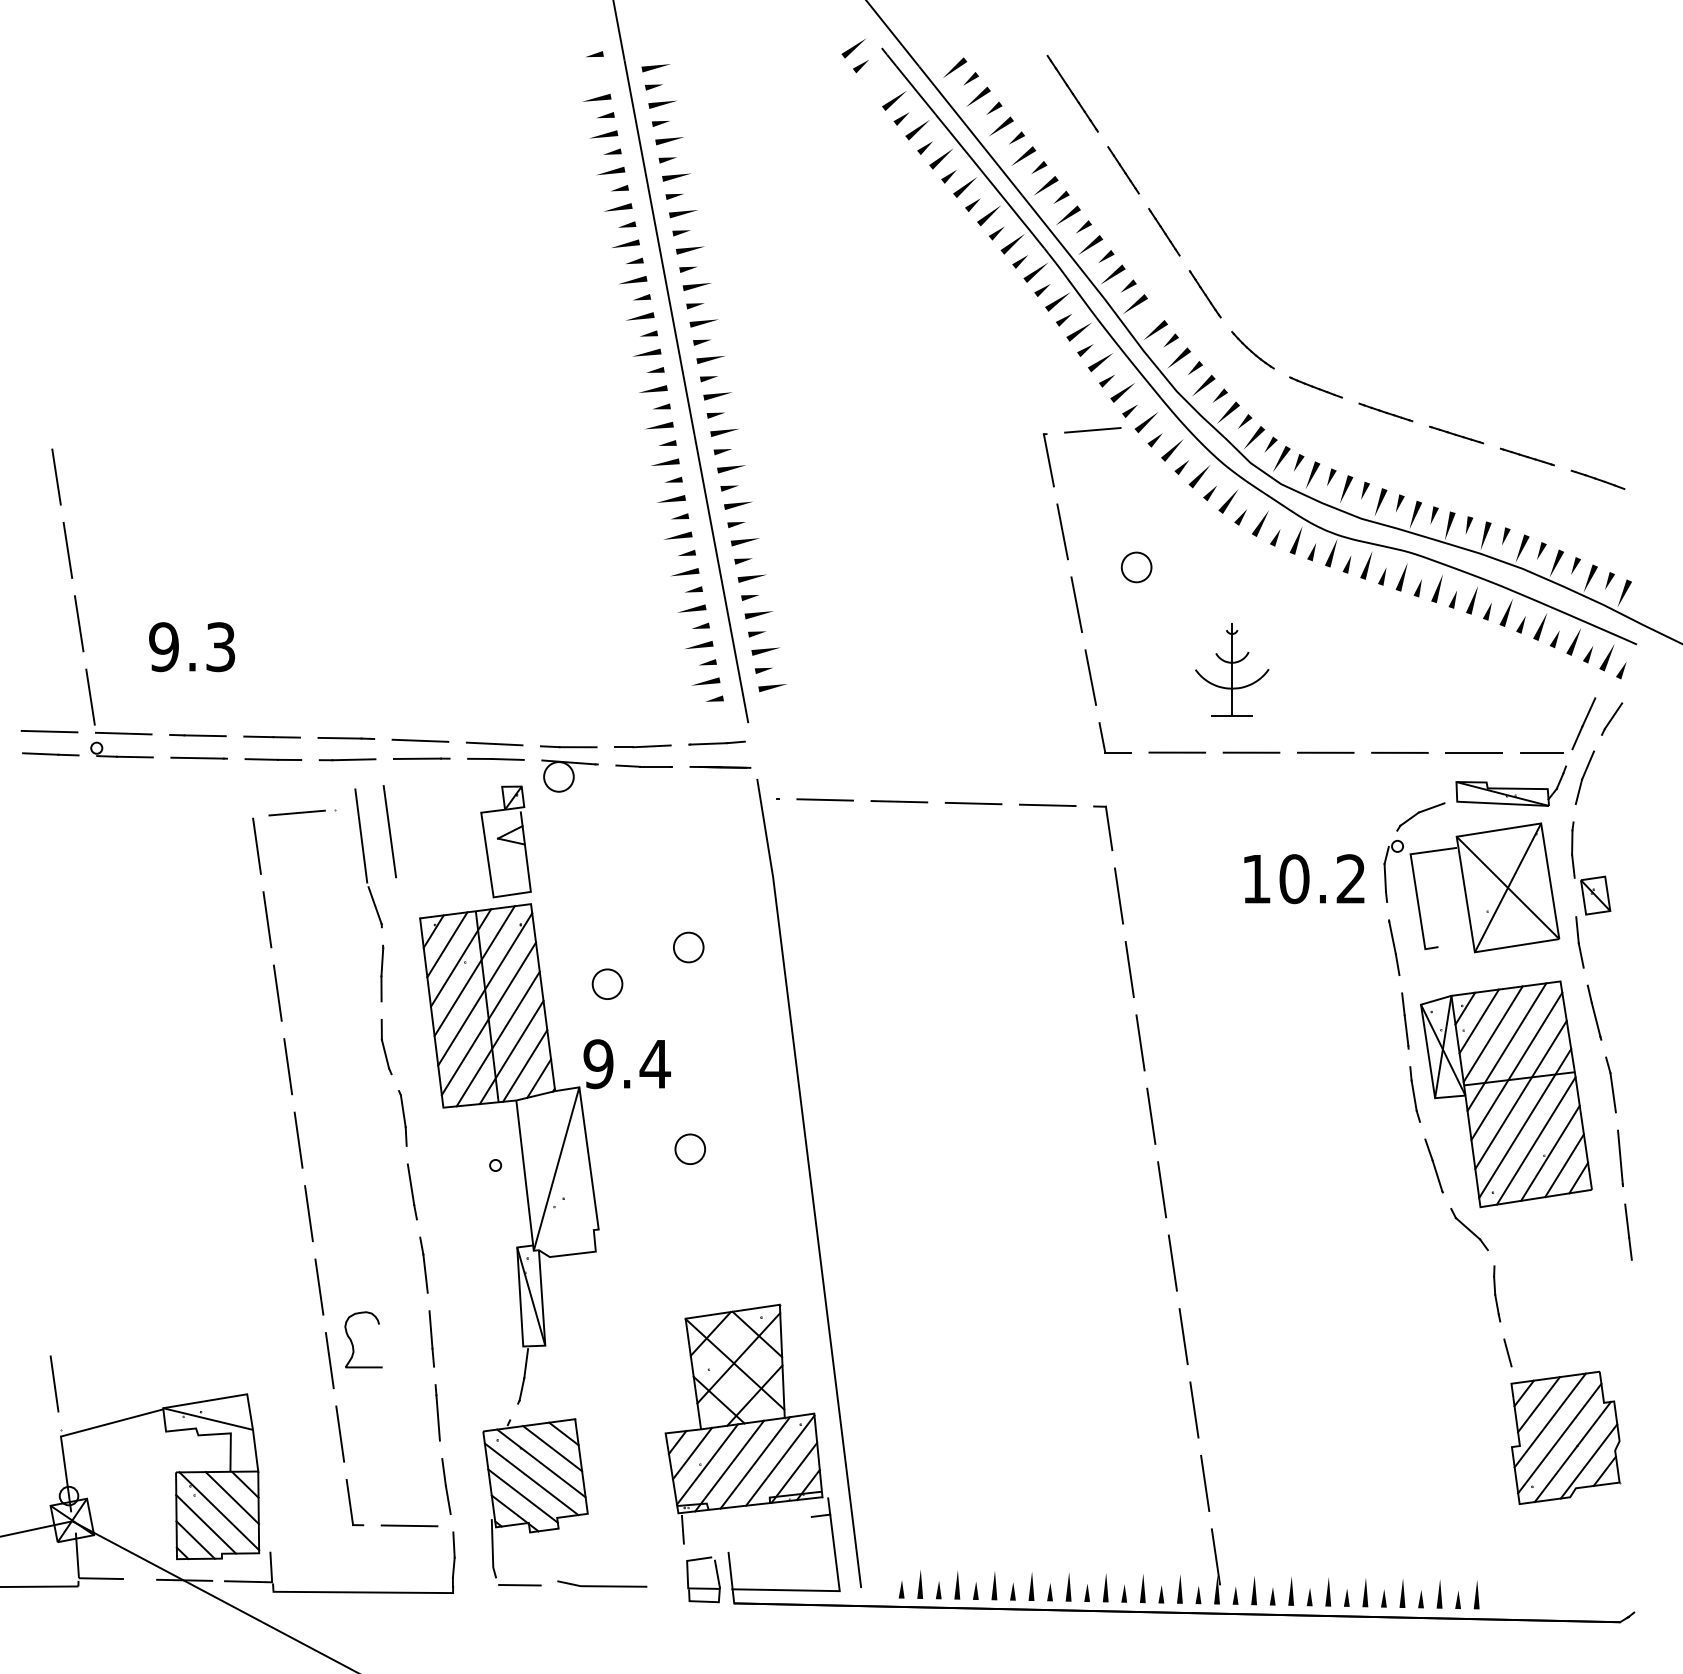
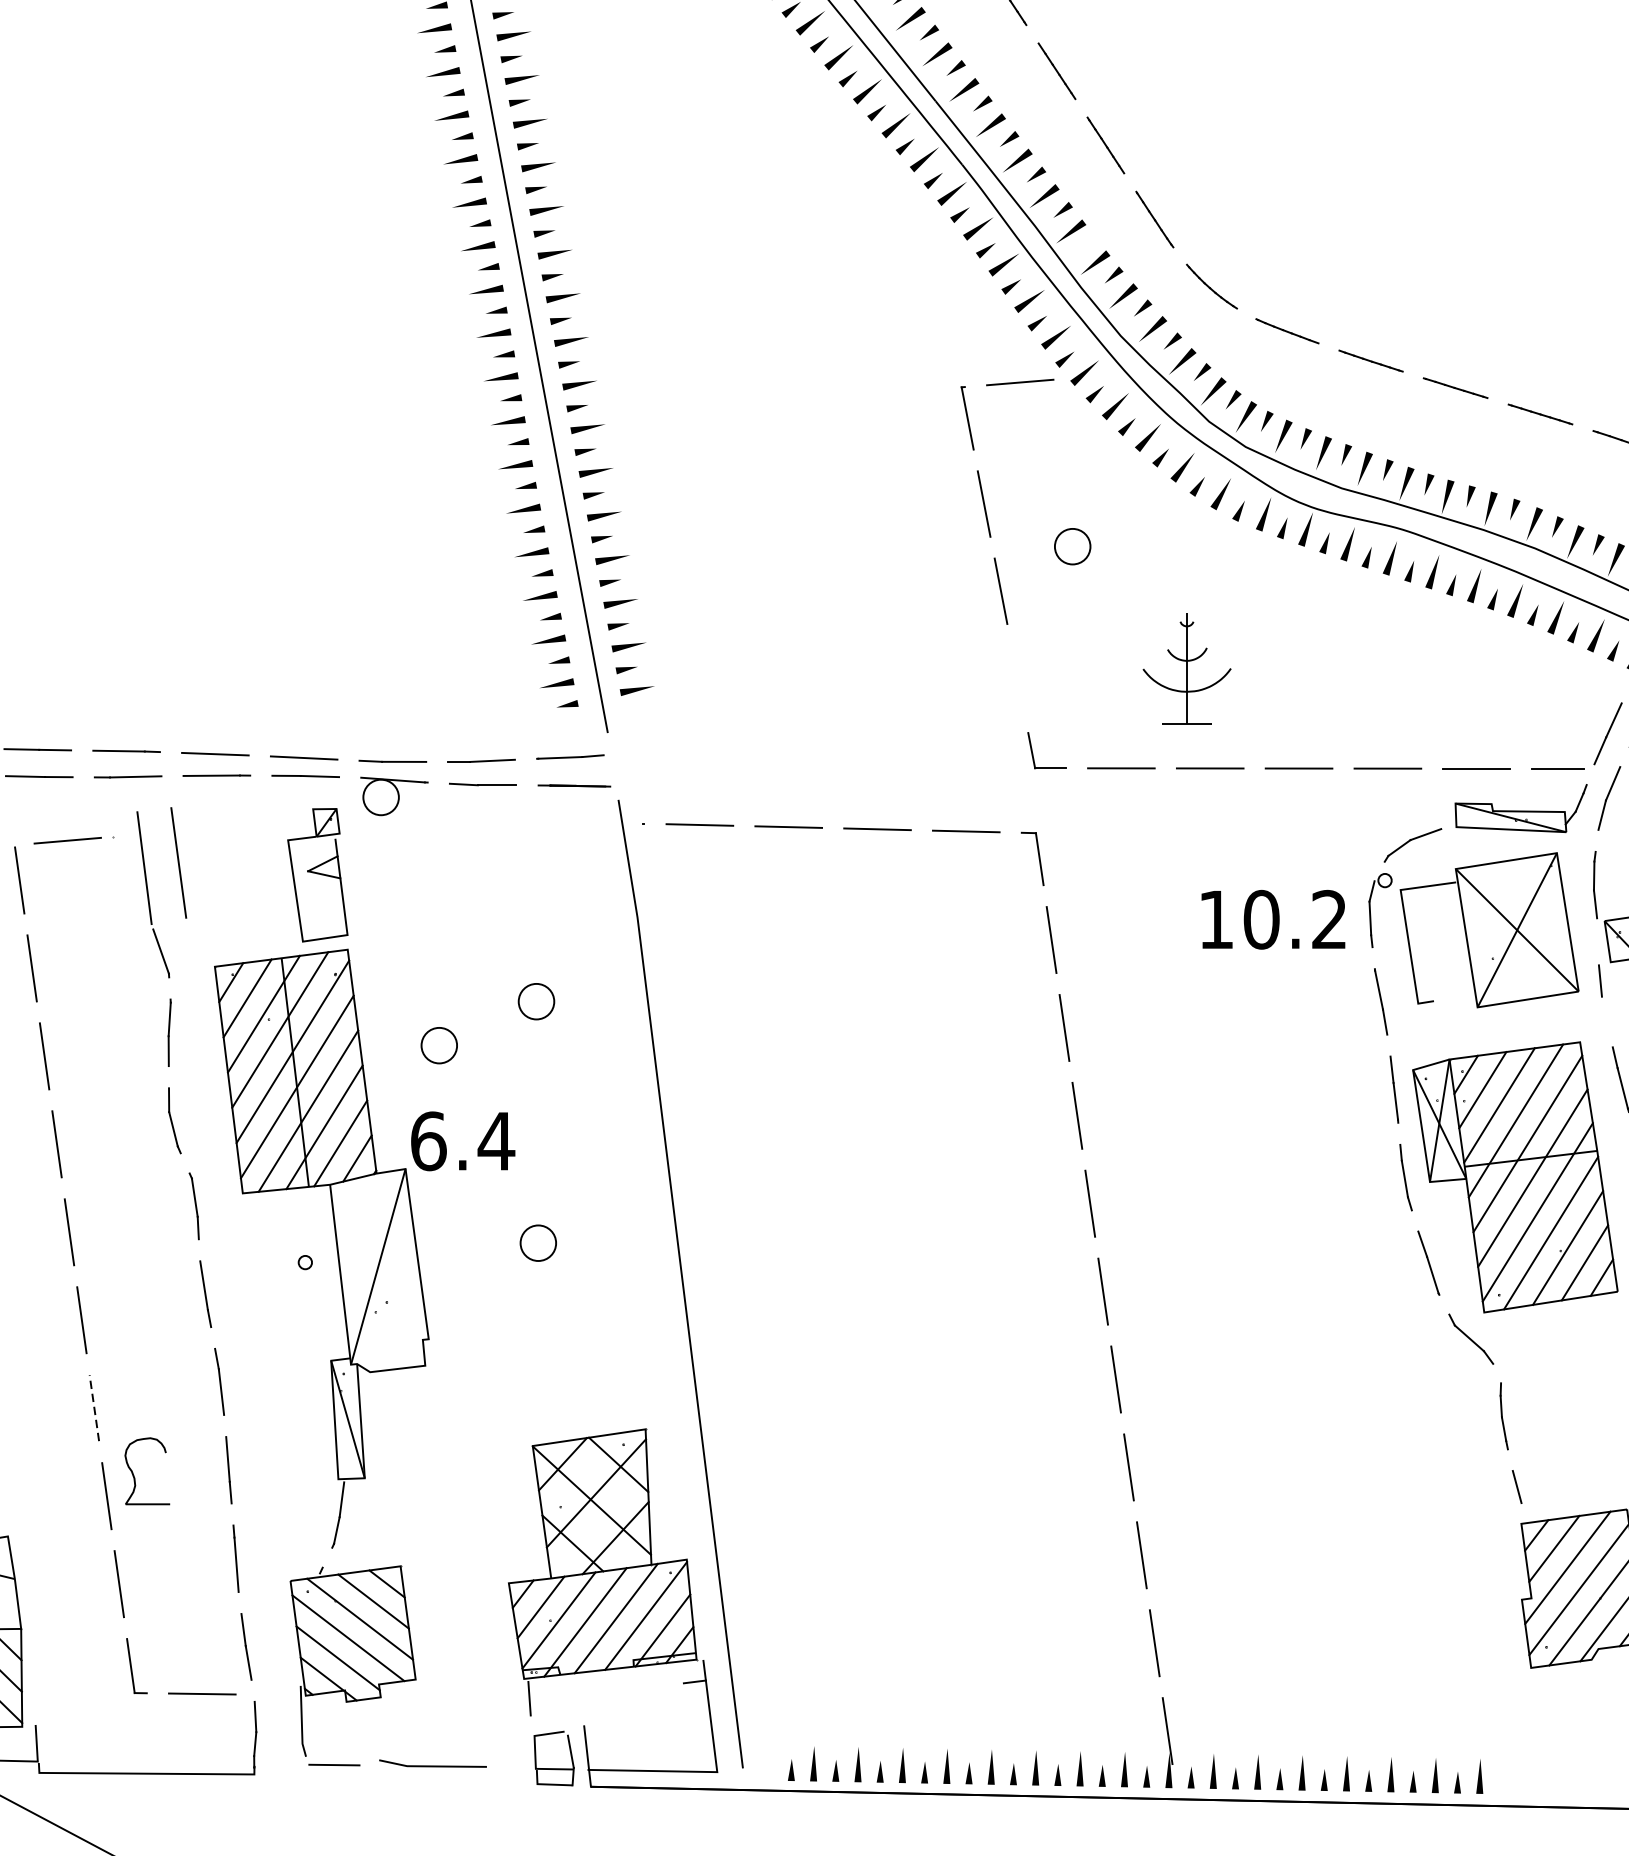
line: (1090, 677) -> (1017, 678), removed
line: (1580, 955) -> (1604, 1011), removed
text: (598, 1064) -> (428, 1141), 9.4 -> 6.4
line: (319, 1287) -> (94, 1408), solid -> dashed

